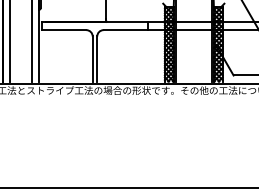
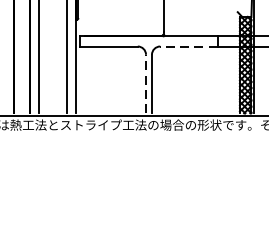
line: (125, 30) -> (188, 46), solid -> dashed
line: (92, 59) -> (145, 84), solid -> dashed

